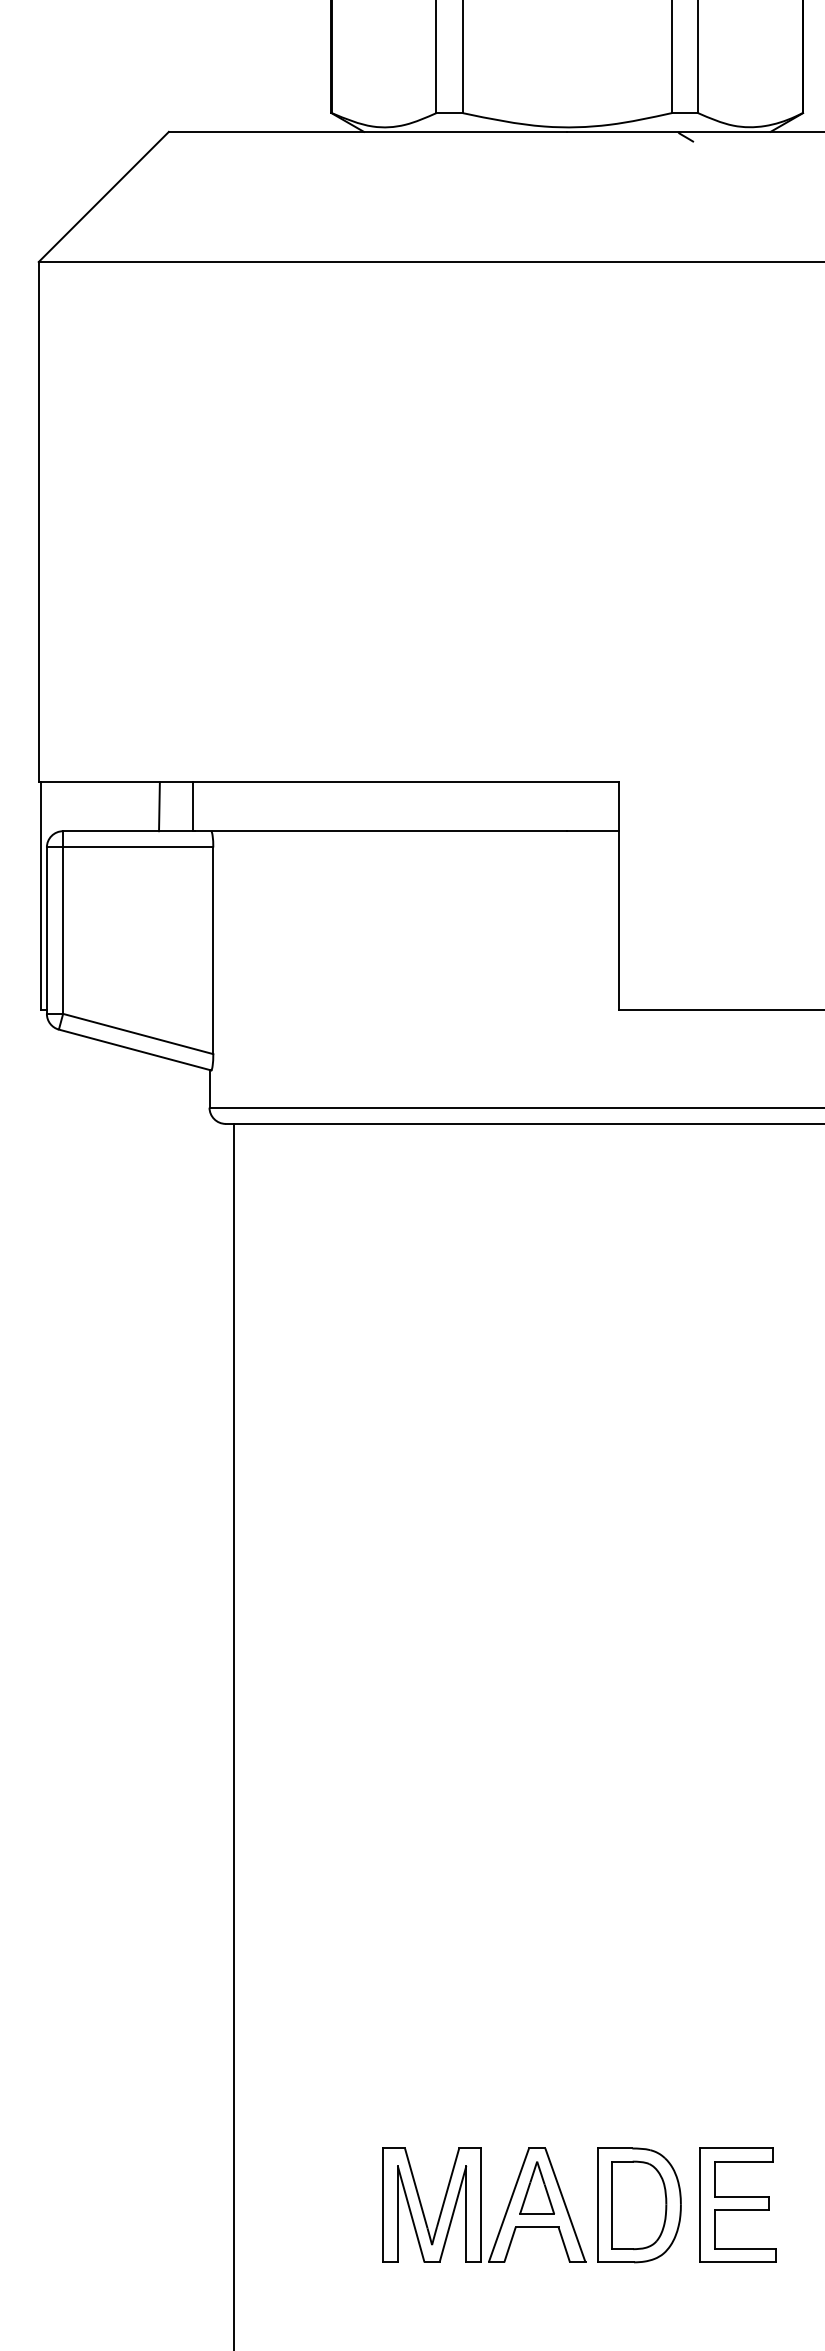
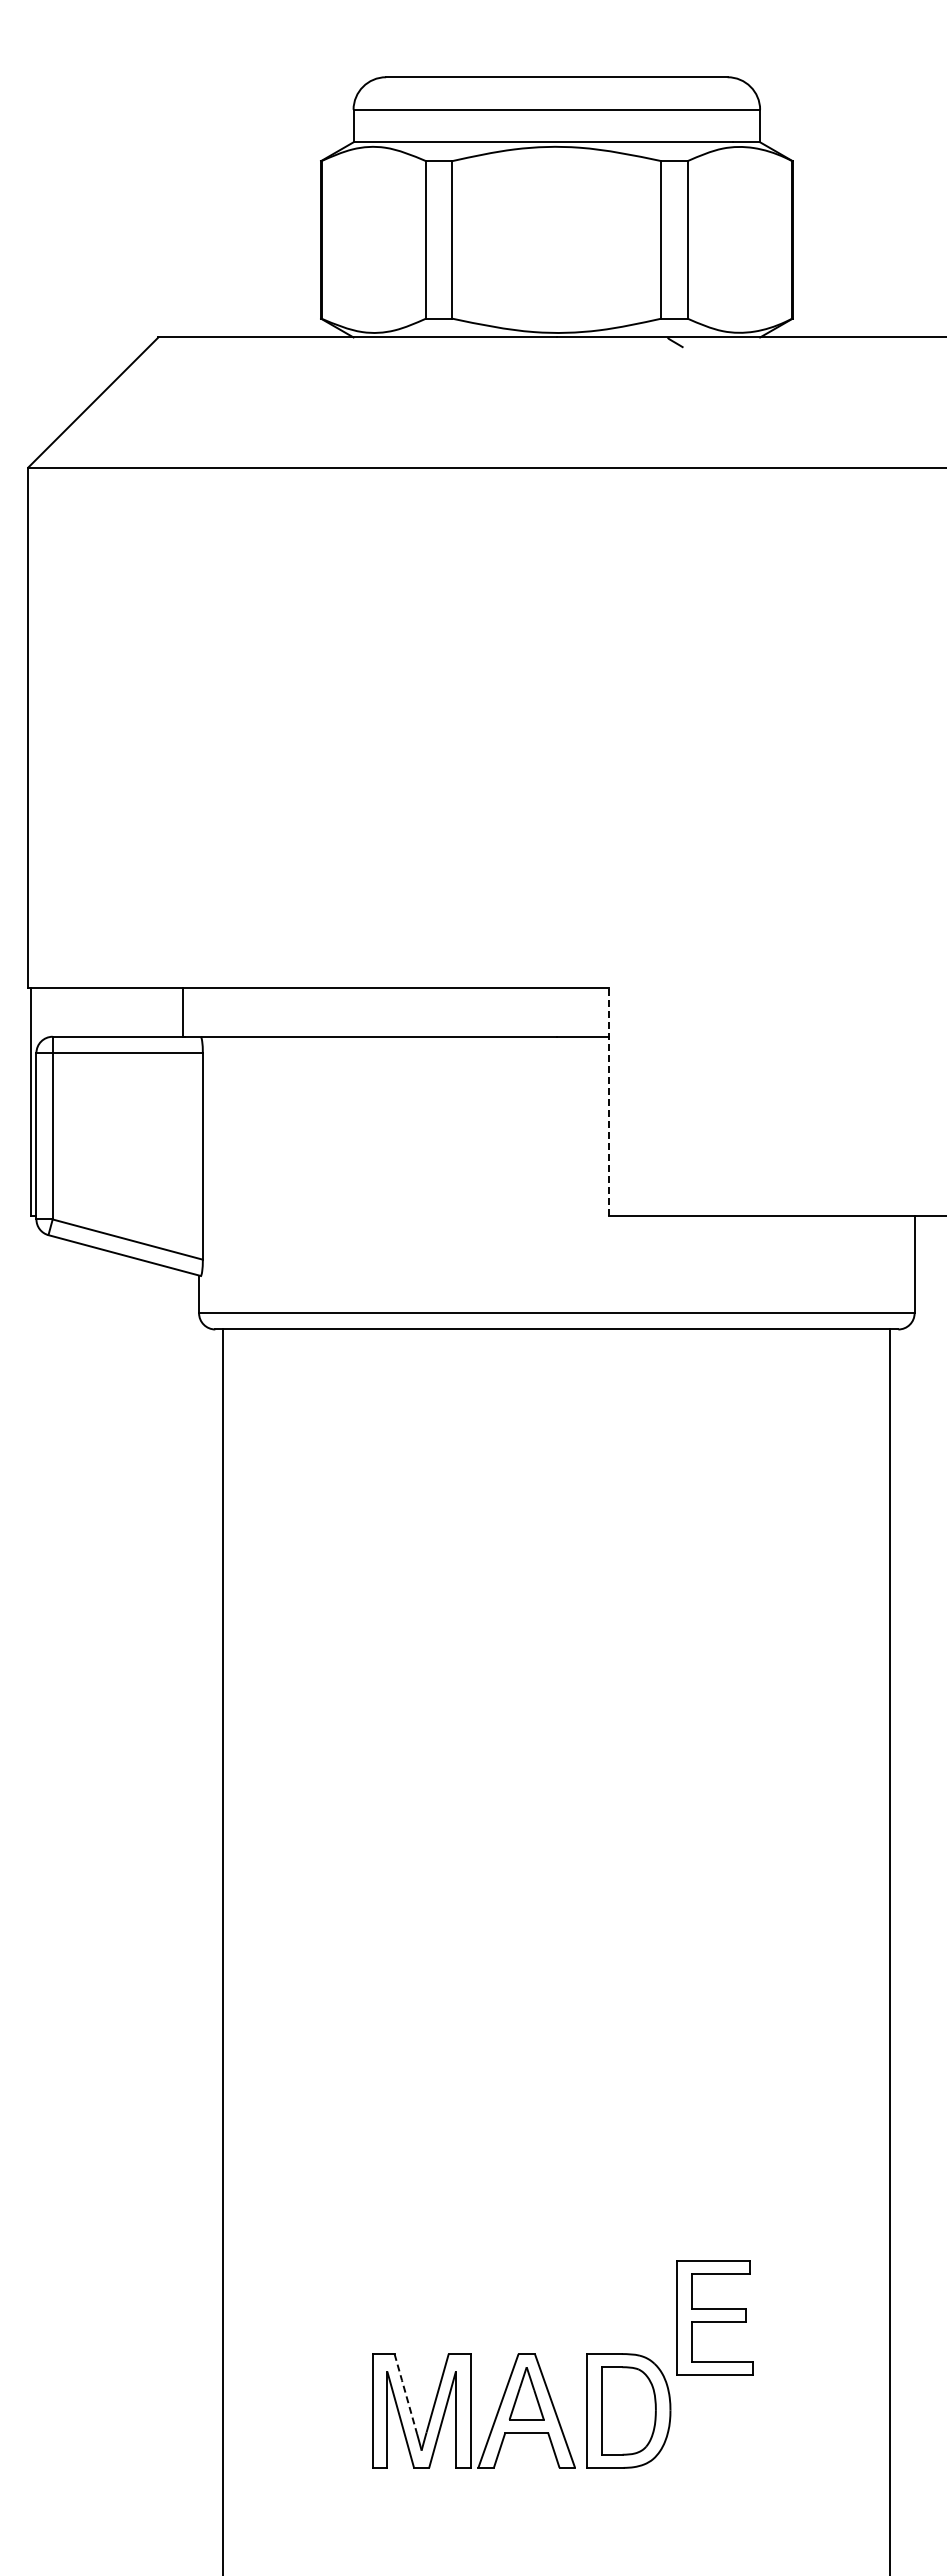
line: (158, 805) -> (148, 1011), removed
line: (618, 895) -> (608, 1101), solid -> dashed
line: (415, 2187) -> (405, 2393), solid -> dashed
part: (736, 2204) -> (714, 2317), moved

